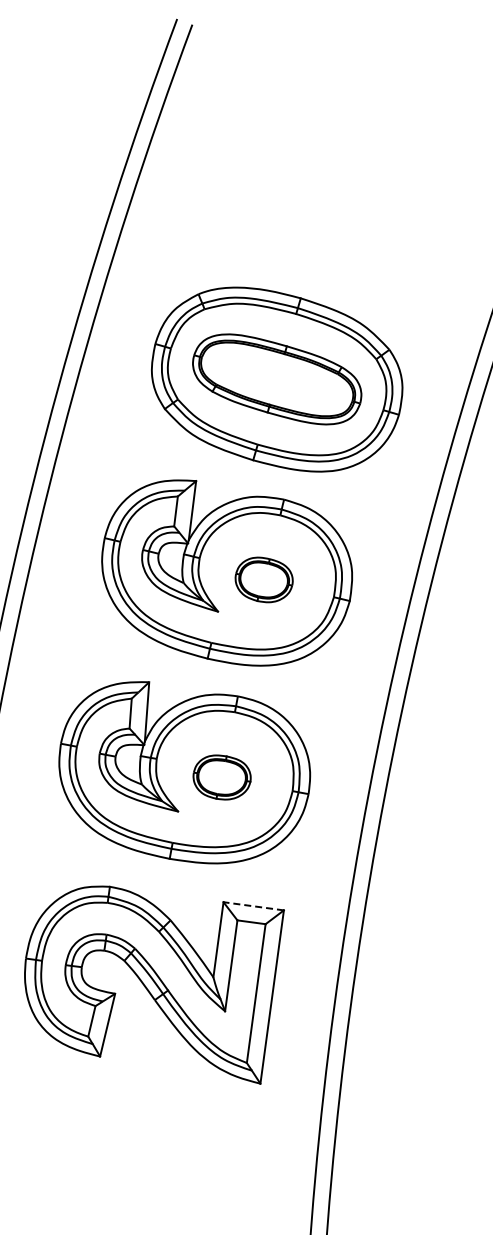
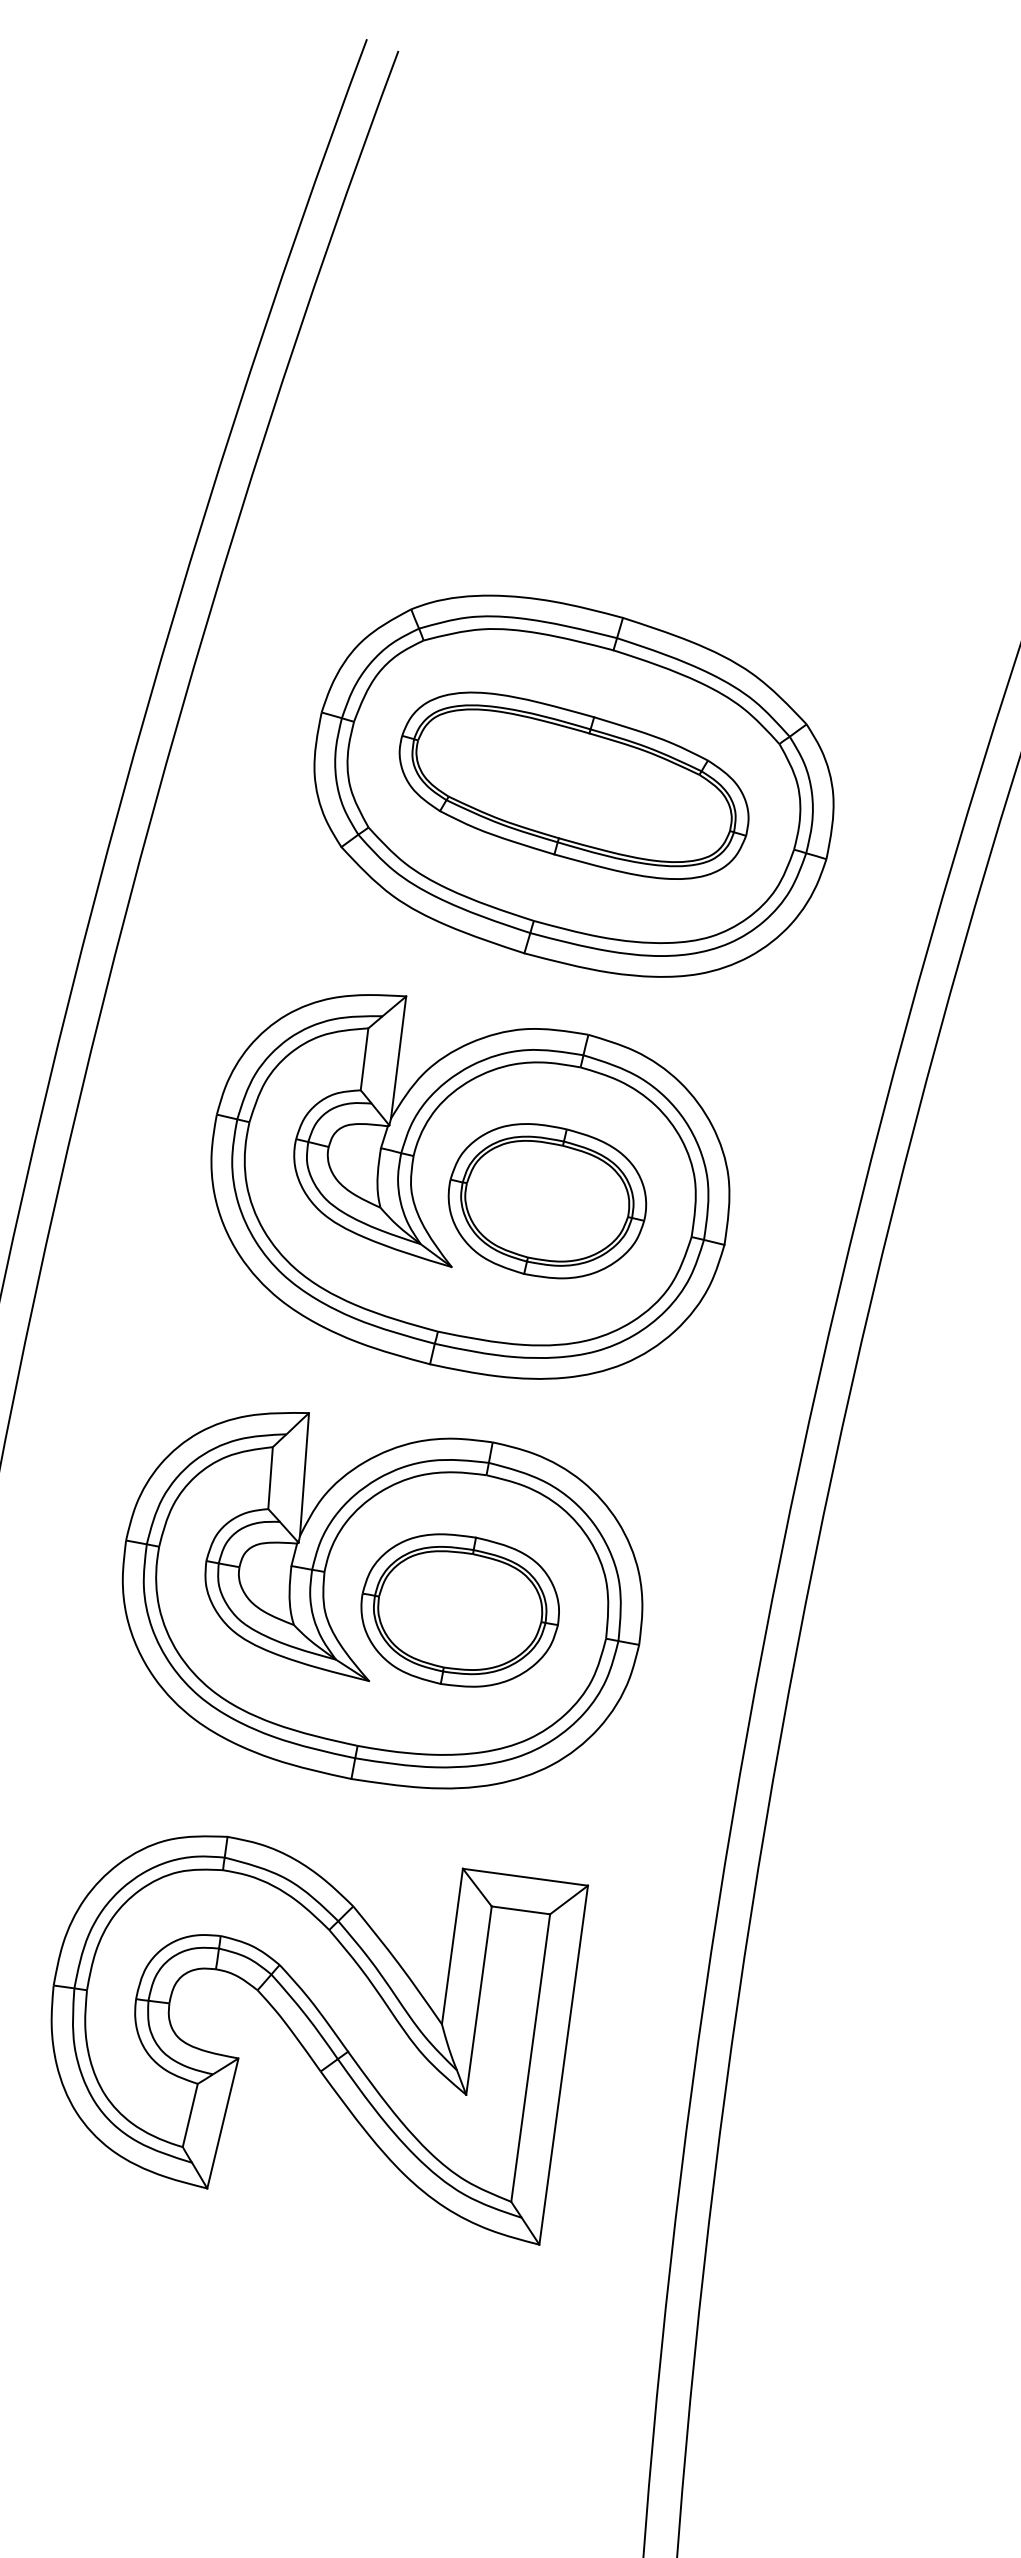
part: (263, 579) -> (545, 1200), size x1.67
part: (221, 777) -> (458, 1610), size x1.67
line: (253, 906) -> (525, 1877), dashed -> solid

